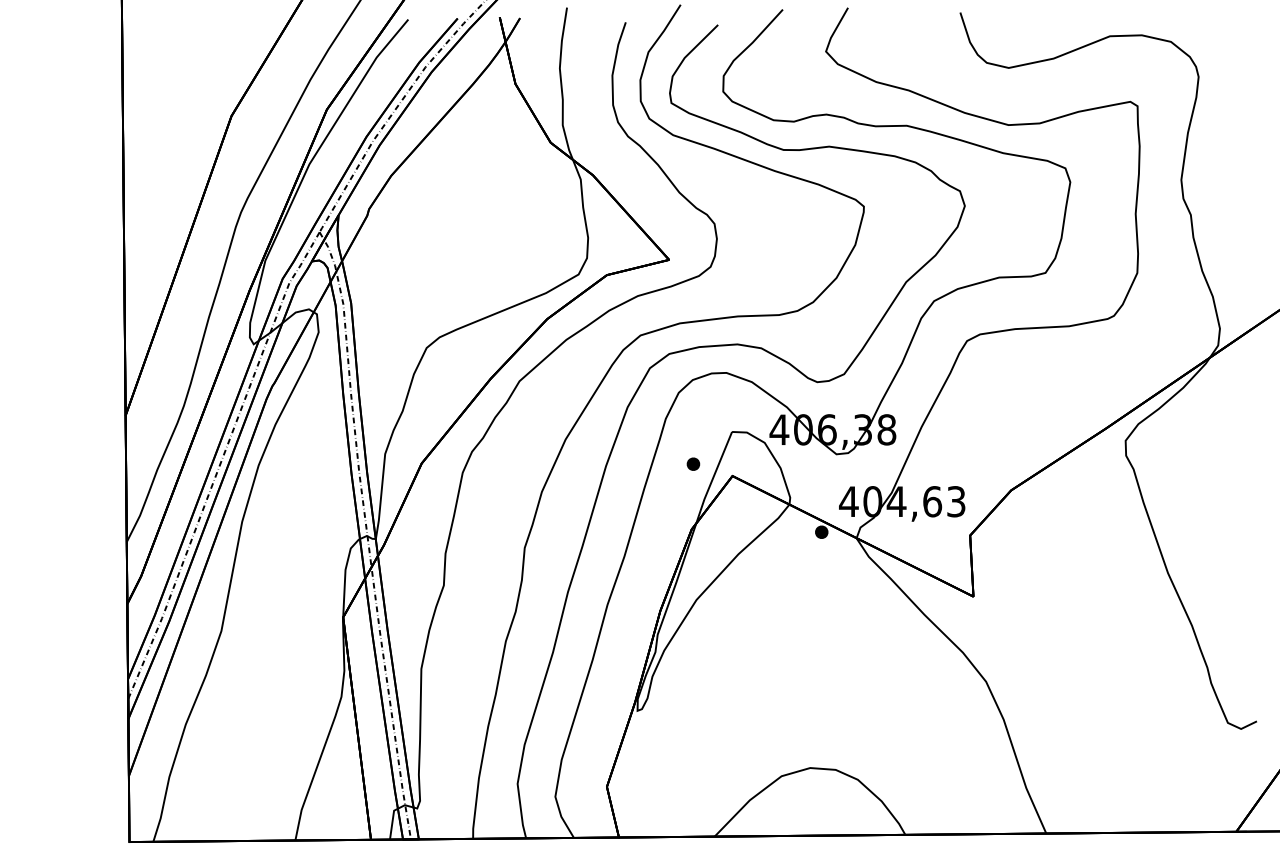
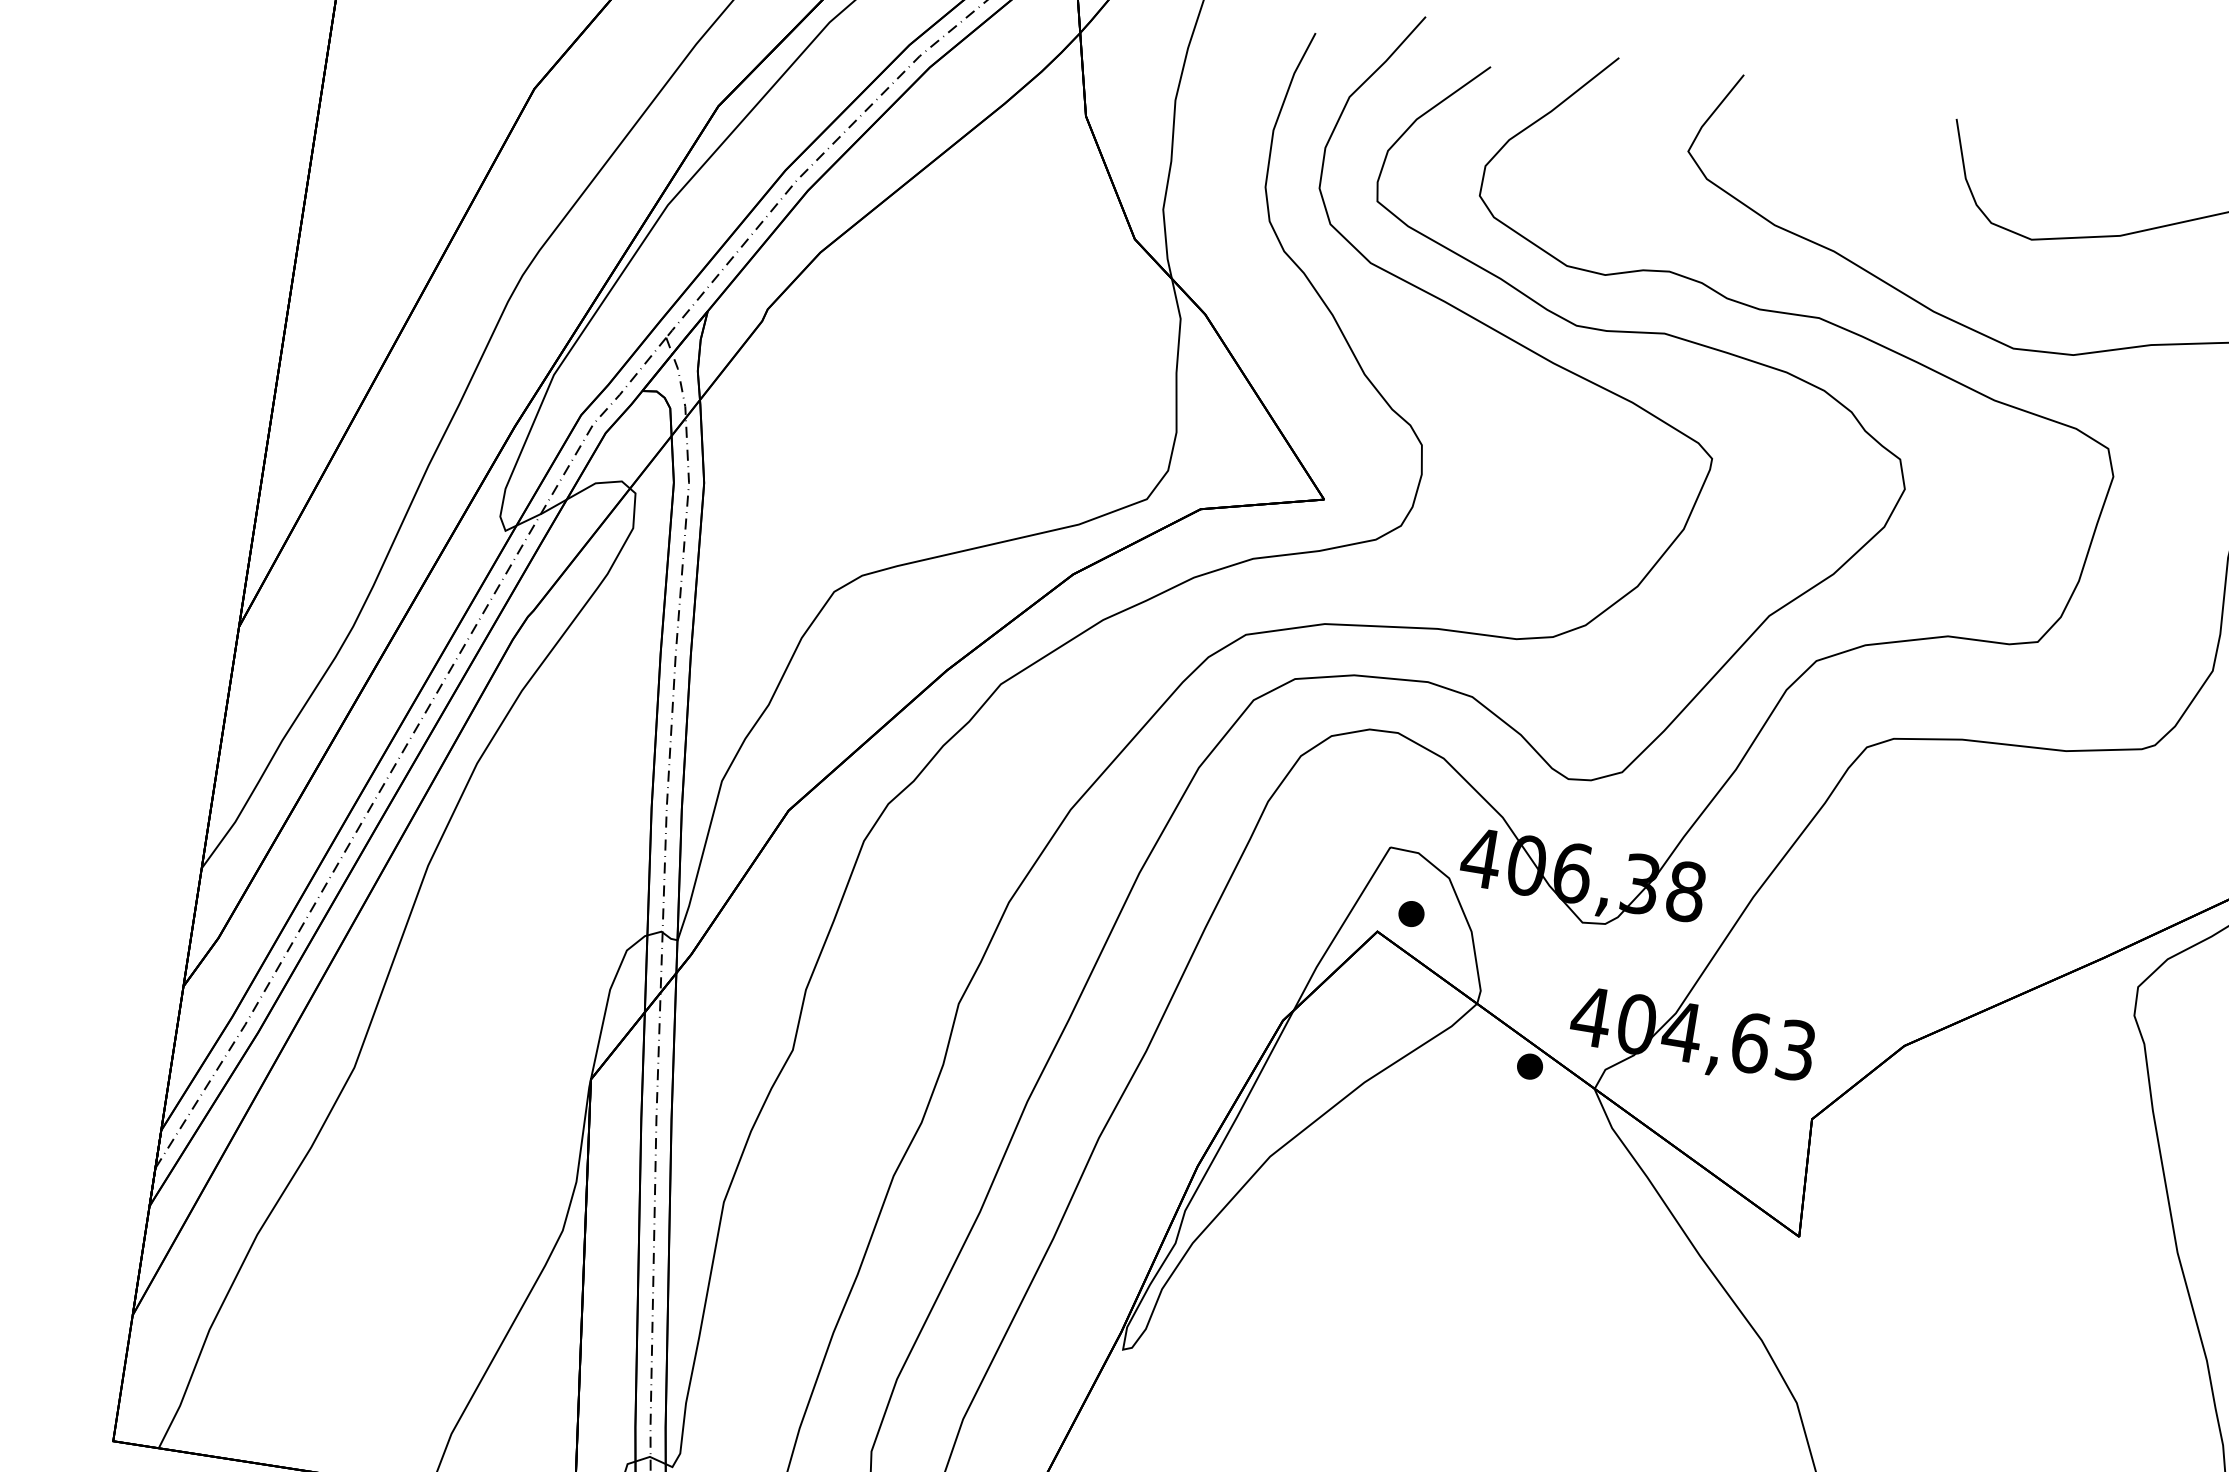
part: (693, 463) -> (1411, 912), moved

